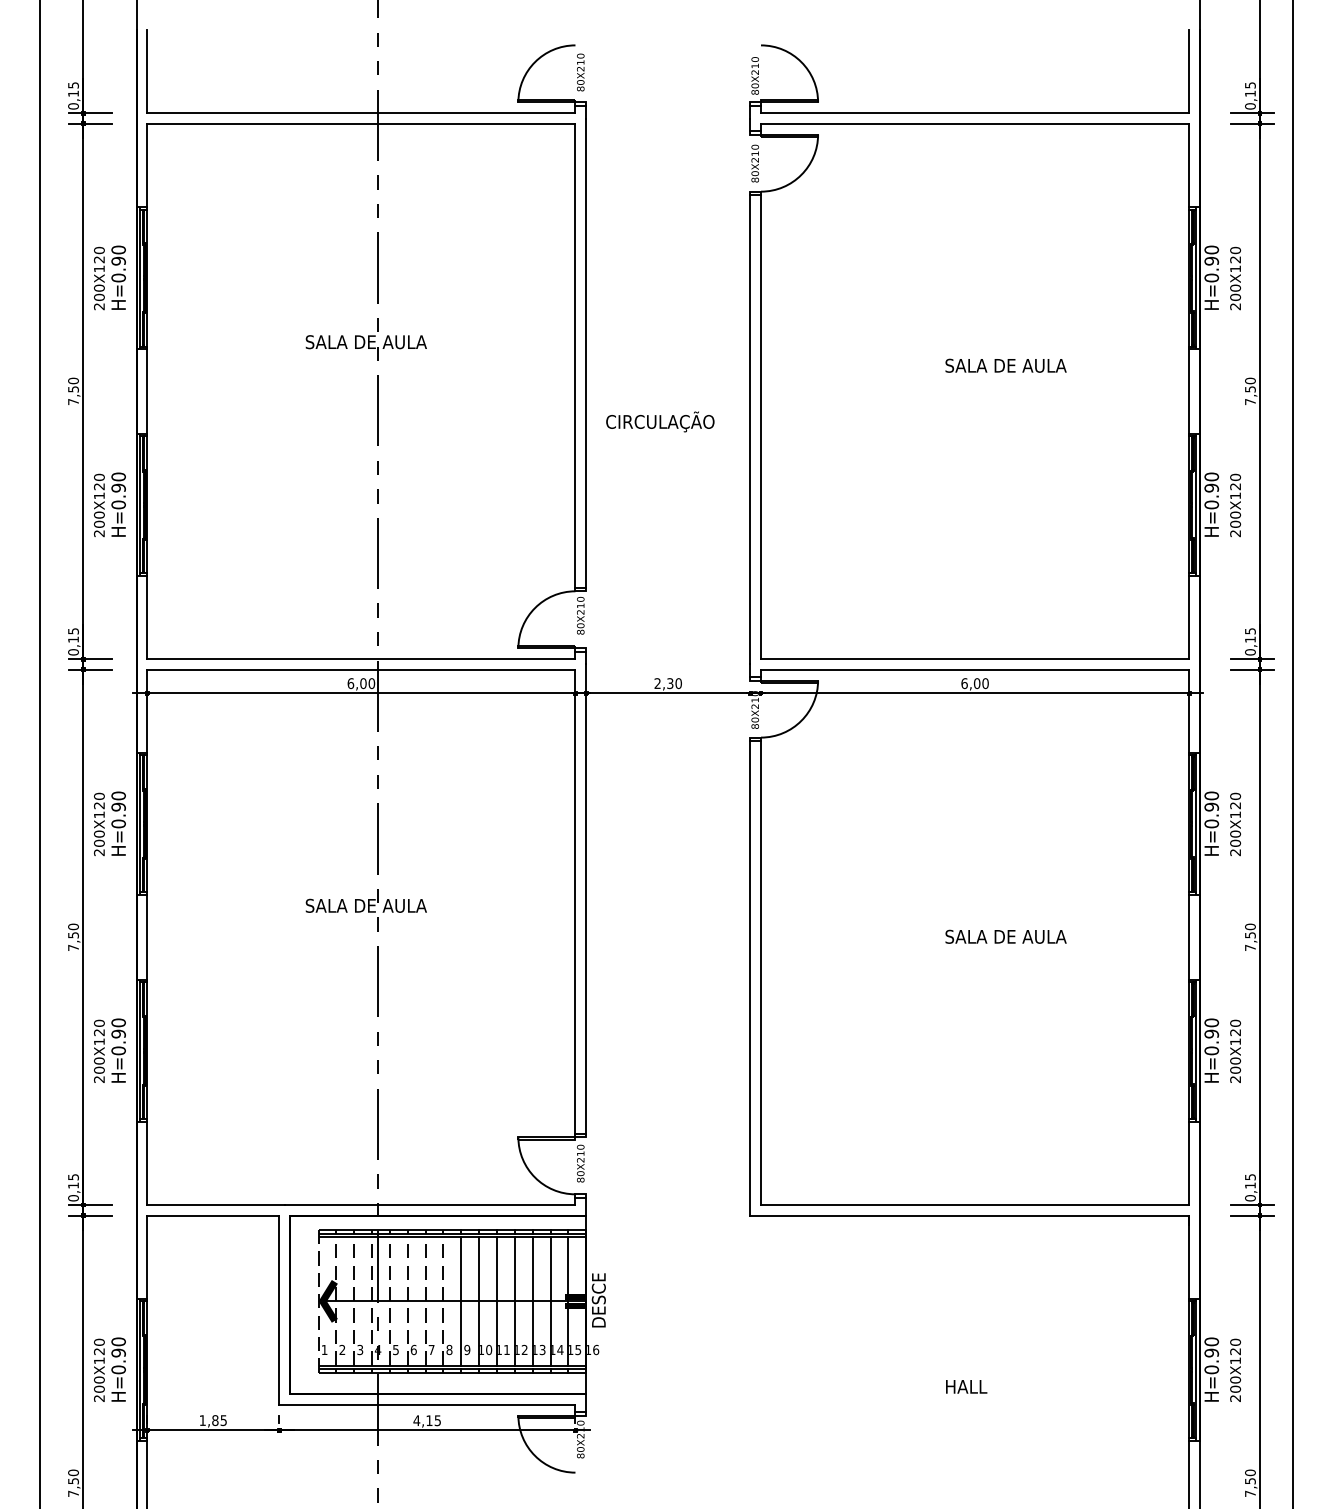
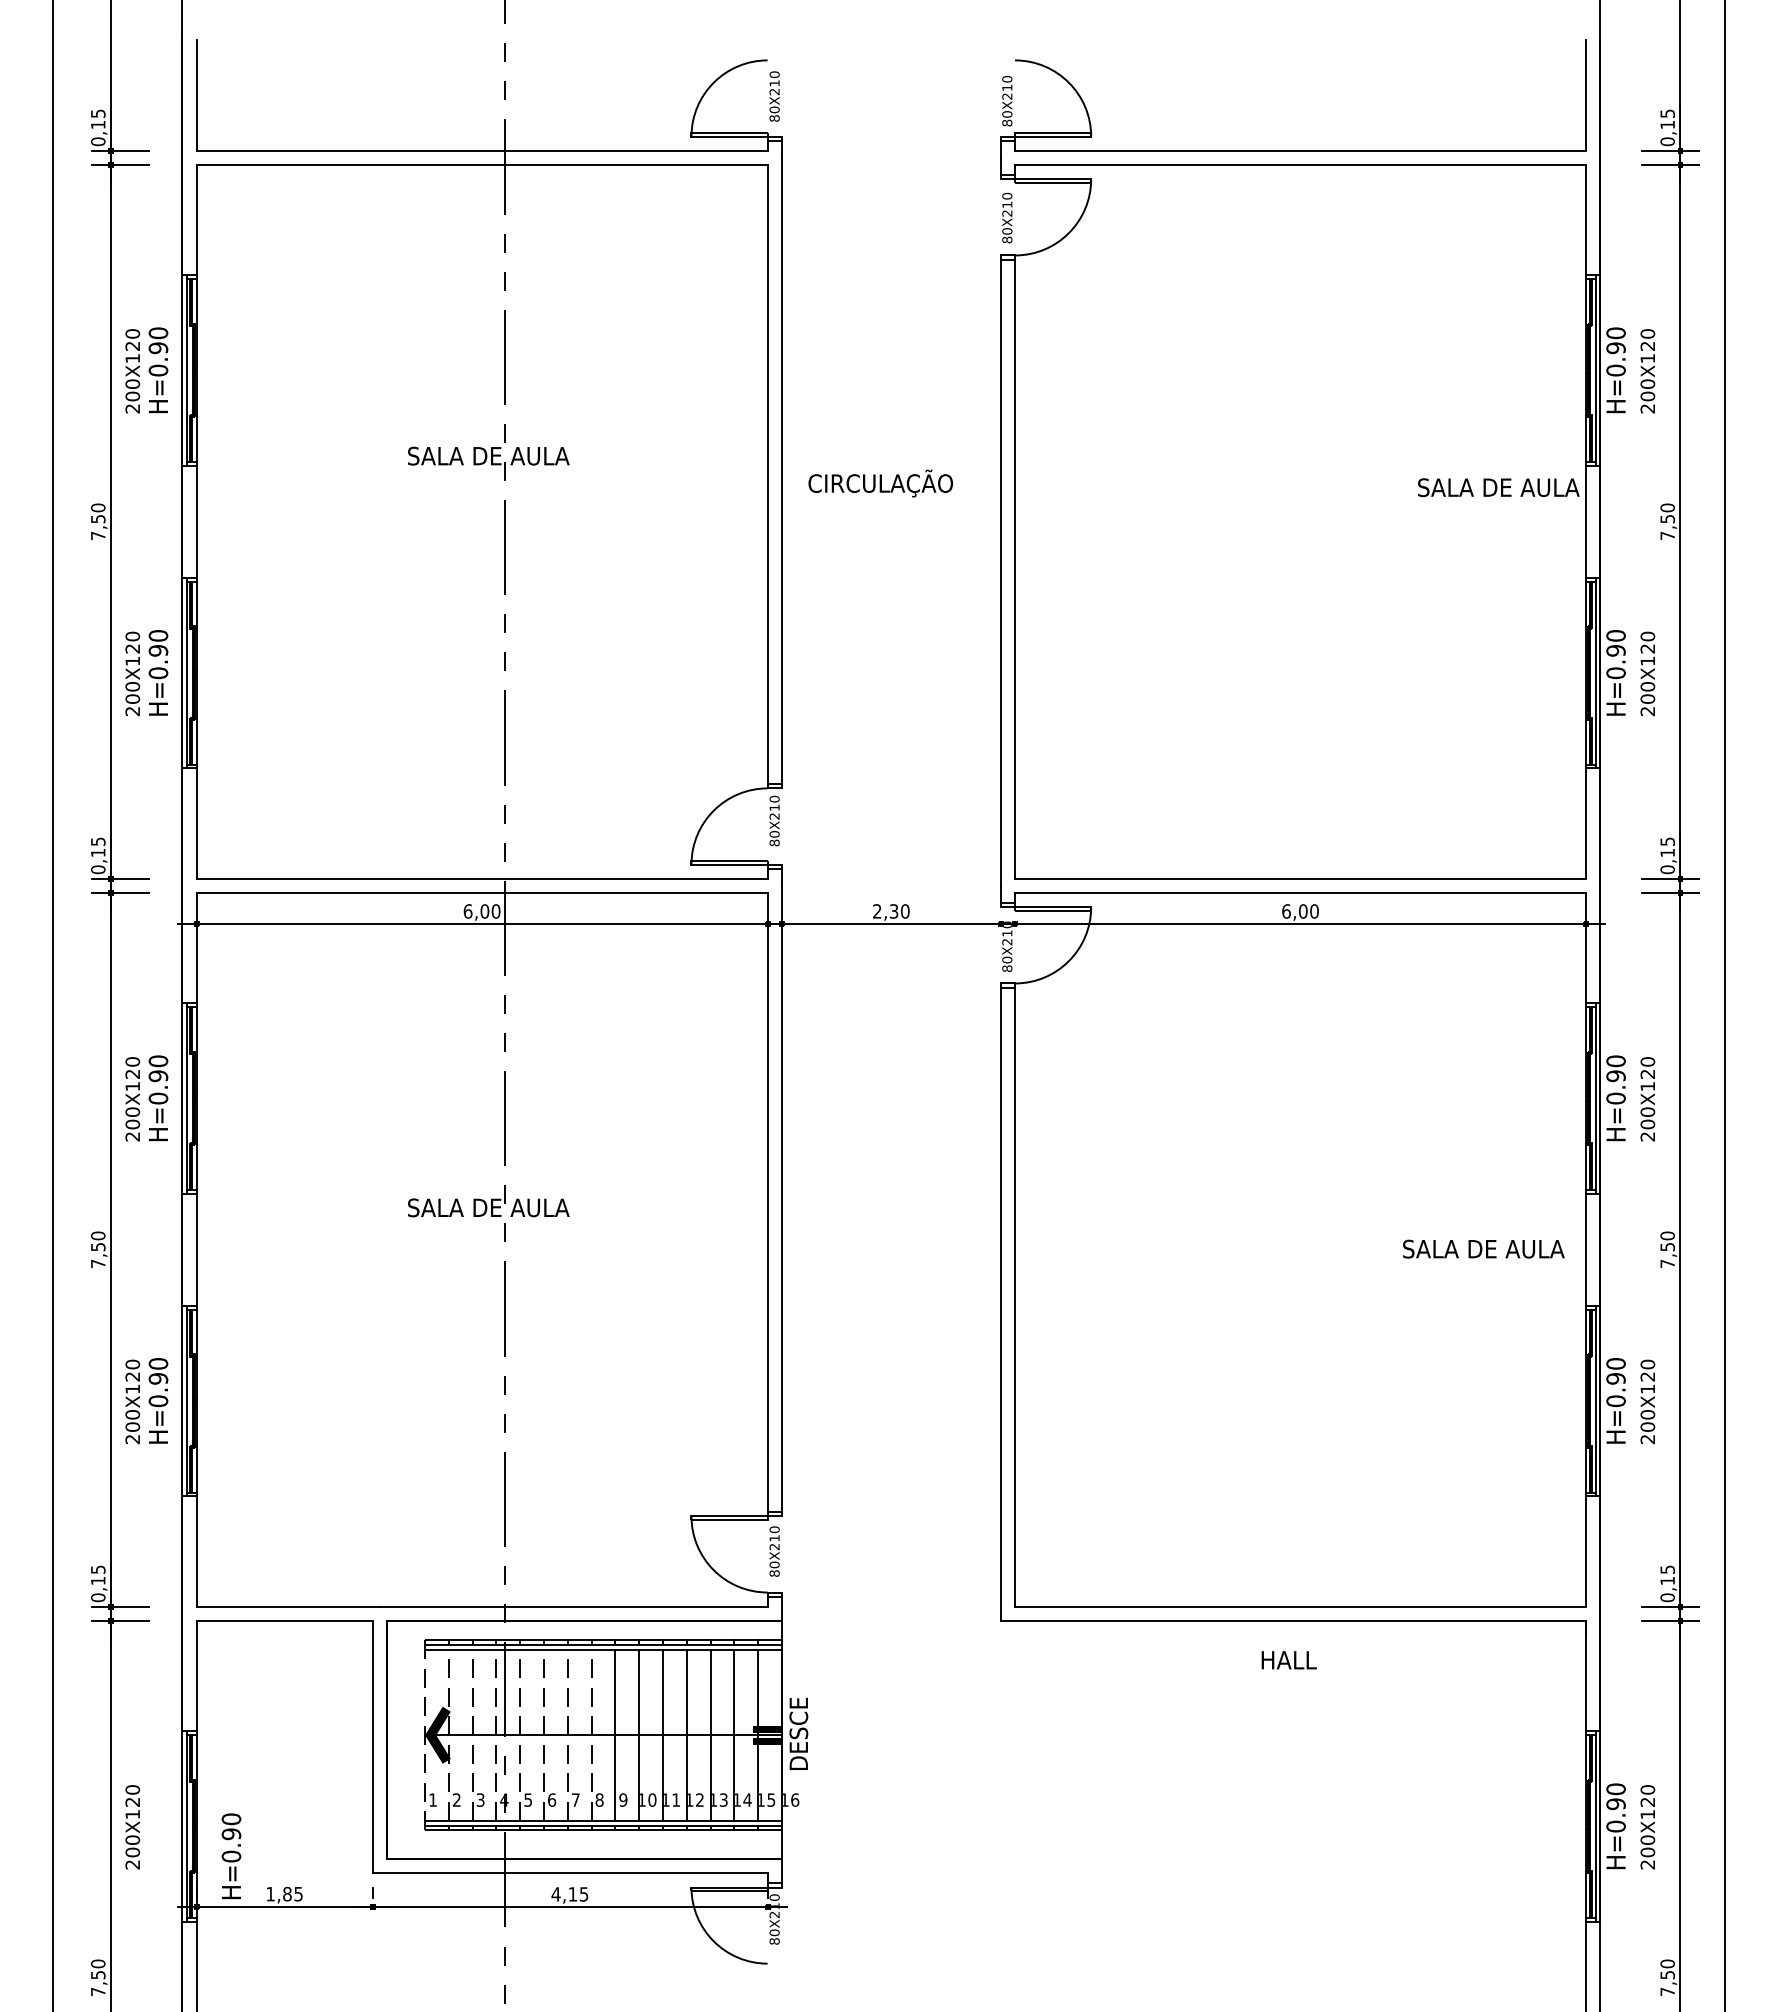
text: (1005, 365) -> (1498, 487), moved
text: (660, 421) -> (880, 483), moved
text: (1005, 936) -> (1483, 1248), moved
text: (118, 1369) -> (231, 1856), moved
text: (966, 1387) -> (1288, 1660), moved

